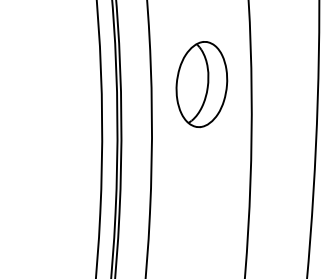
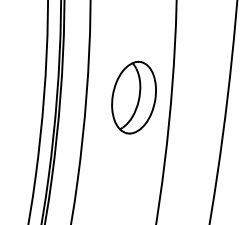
part: (201, 84) -> (133, 97), moved

